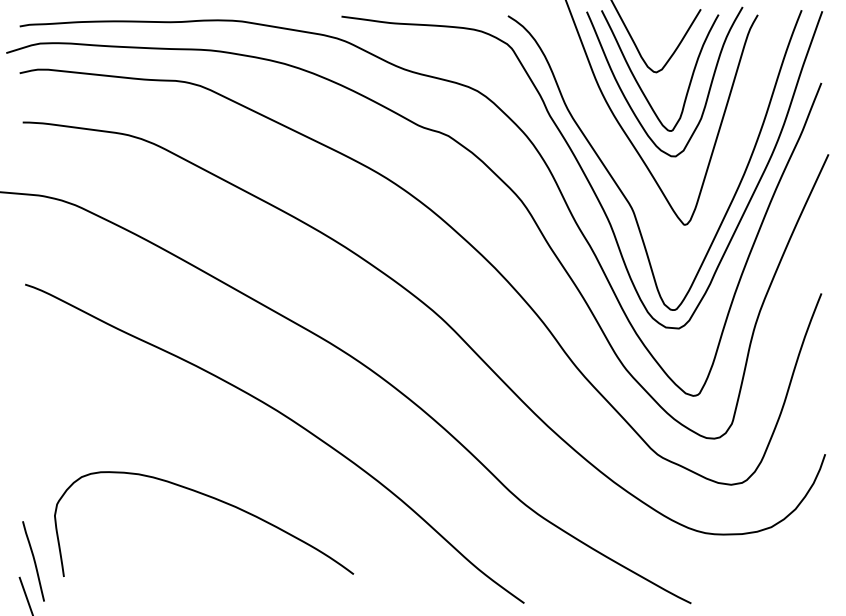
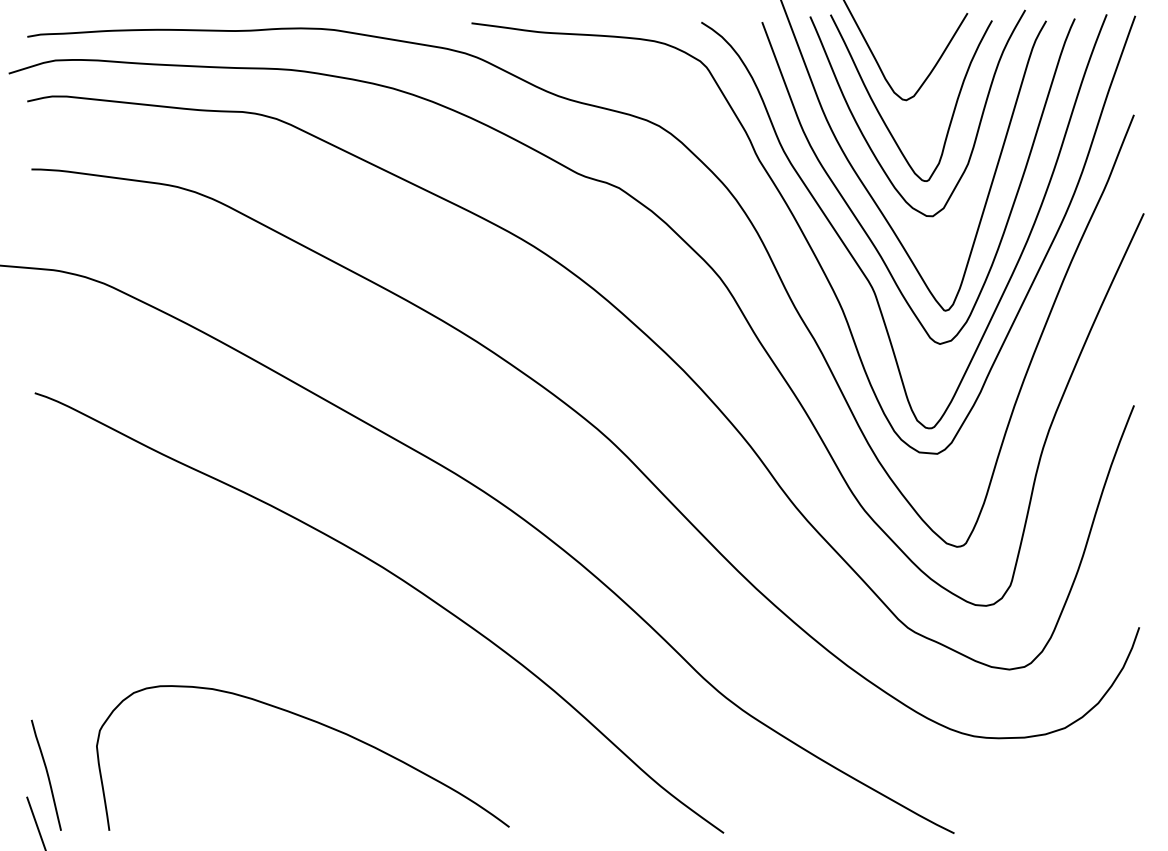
curve: (621, 158) -> (858, 219), added
curve: (212, 498) -> (314, 722), moved

